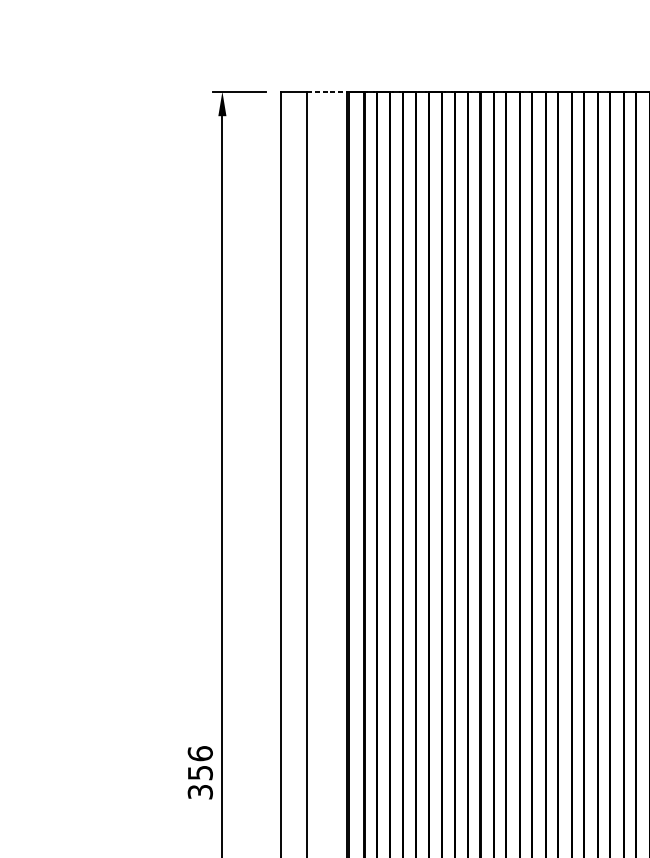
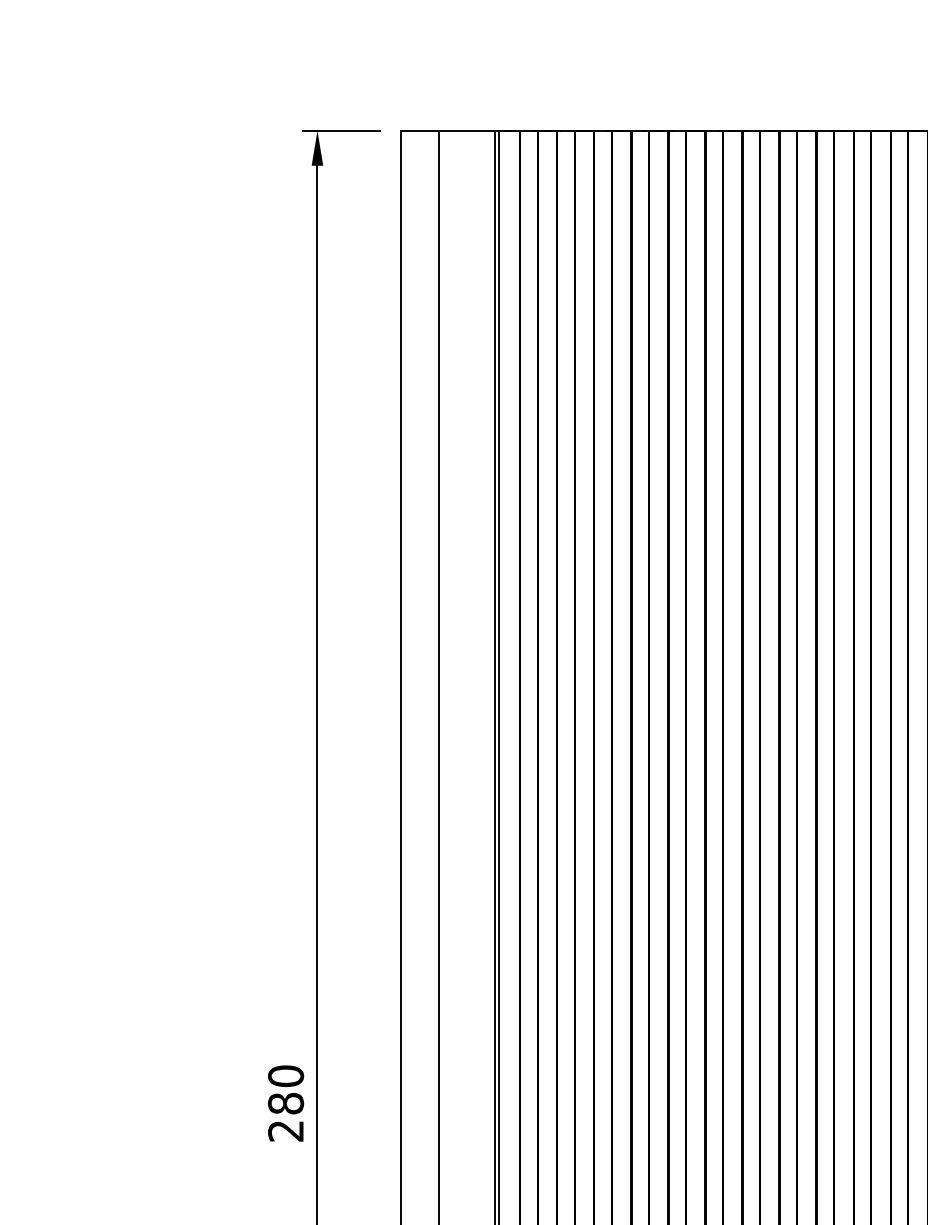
line: (327, 91) -> (467, 130), dashed -> solid
text: (200, 772) -> (286, 1103), 356 -> 280

